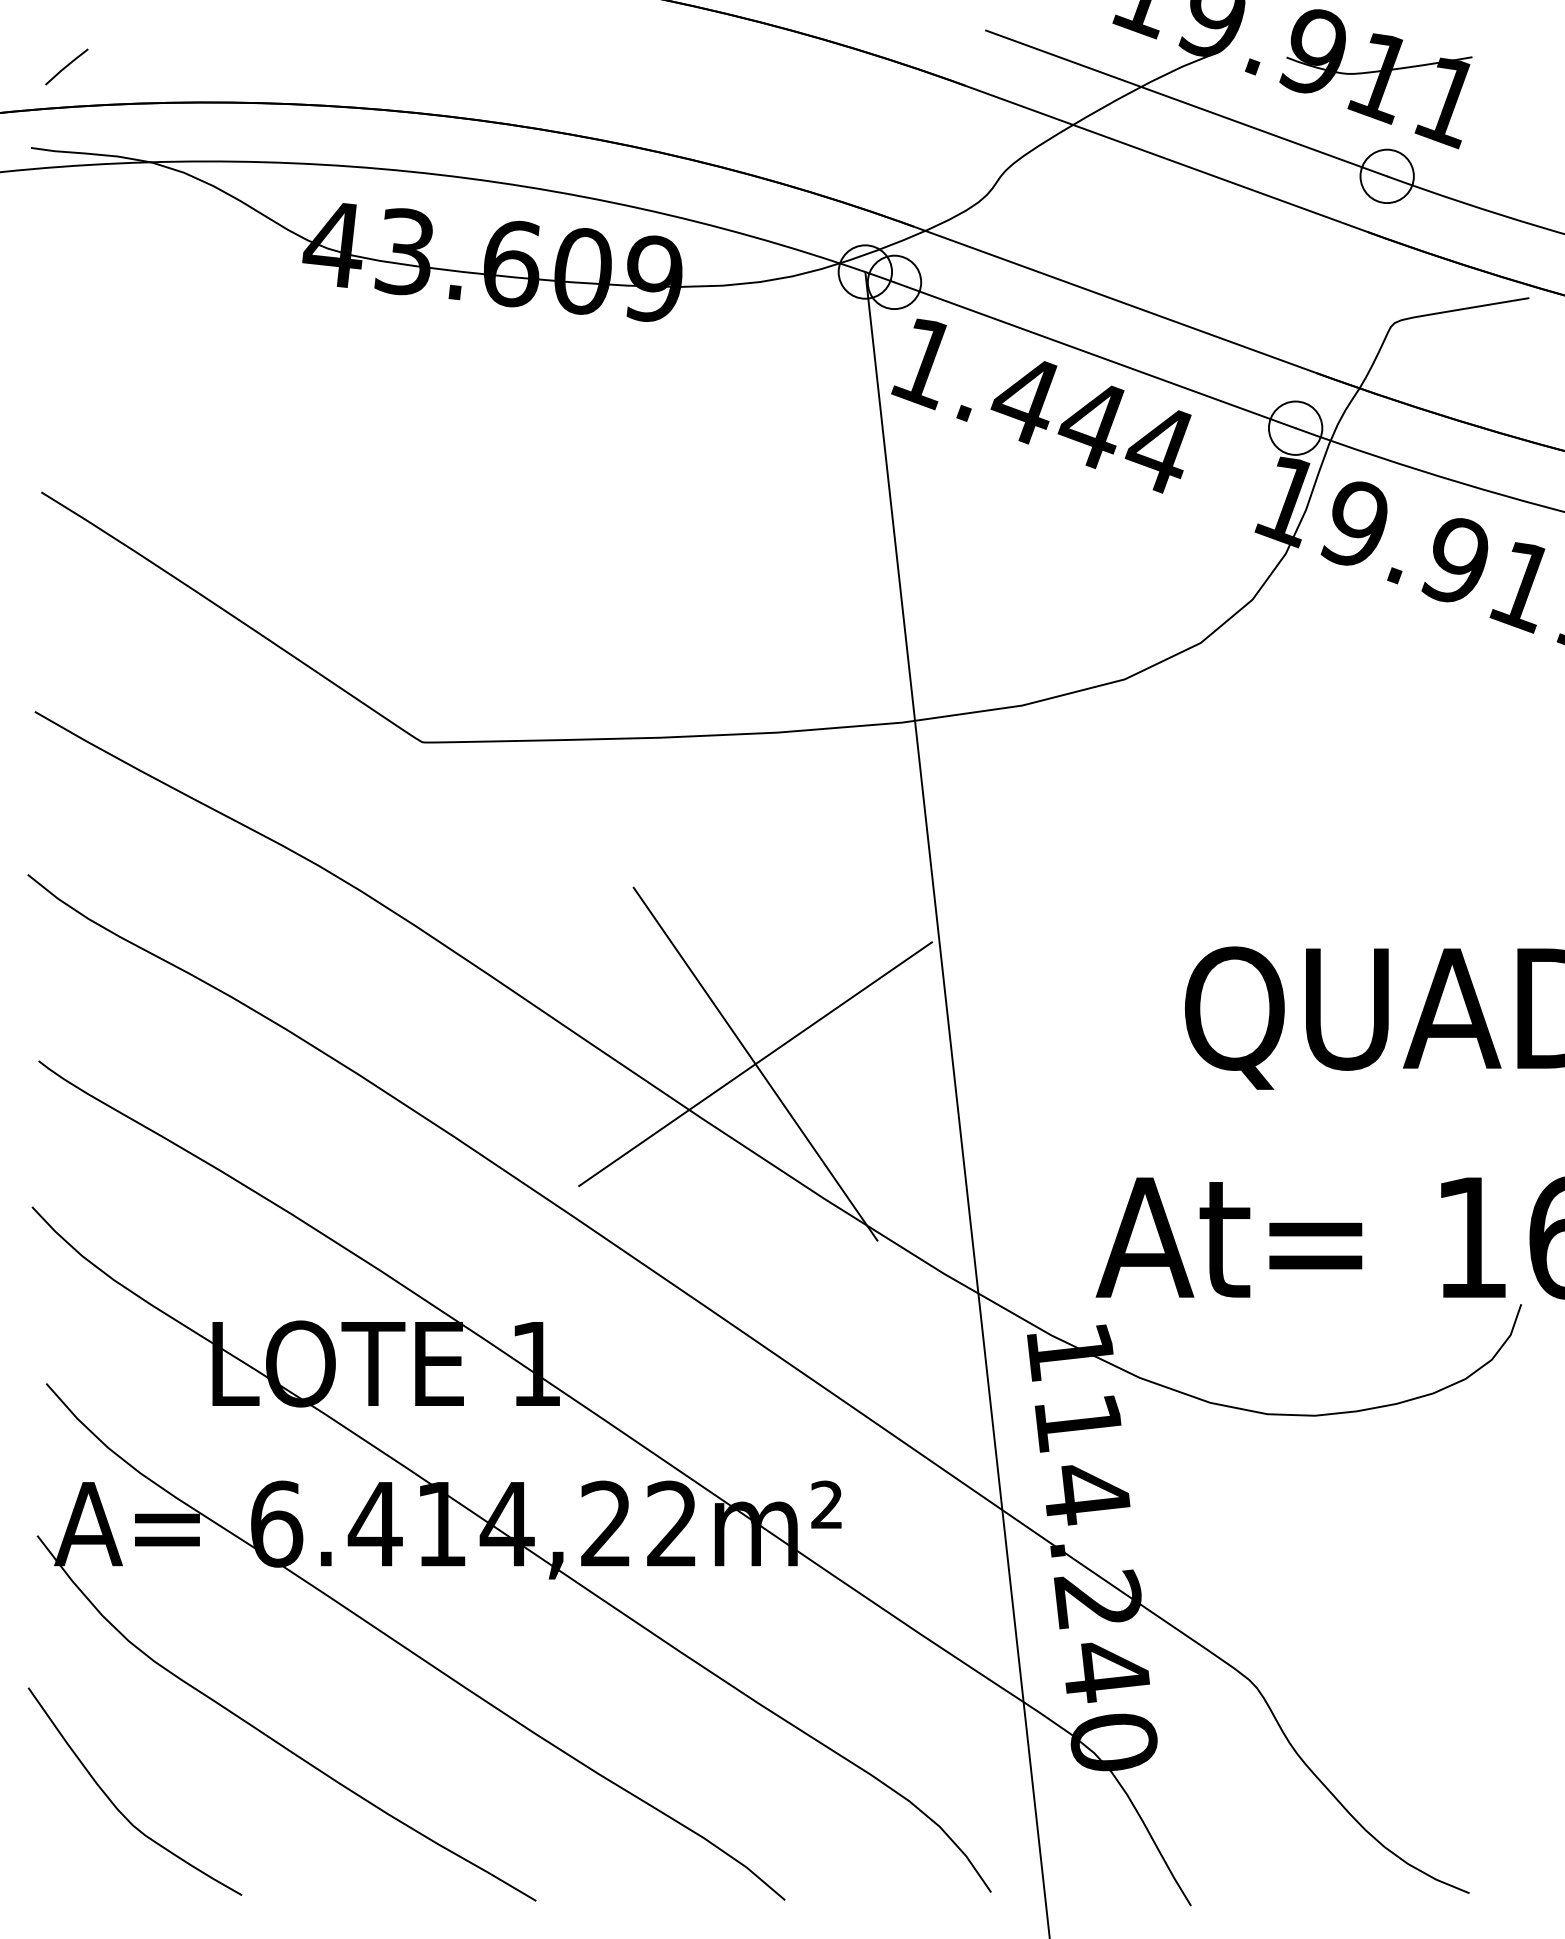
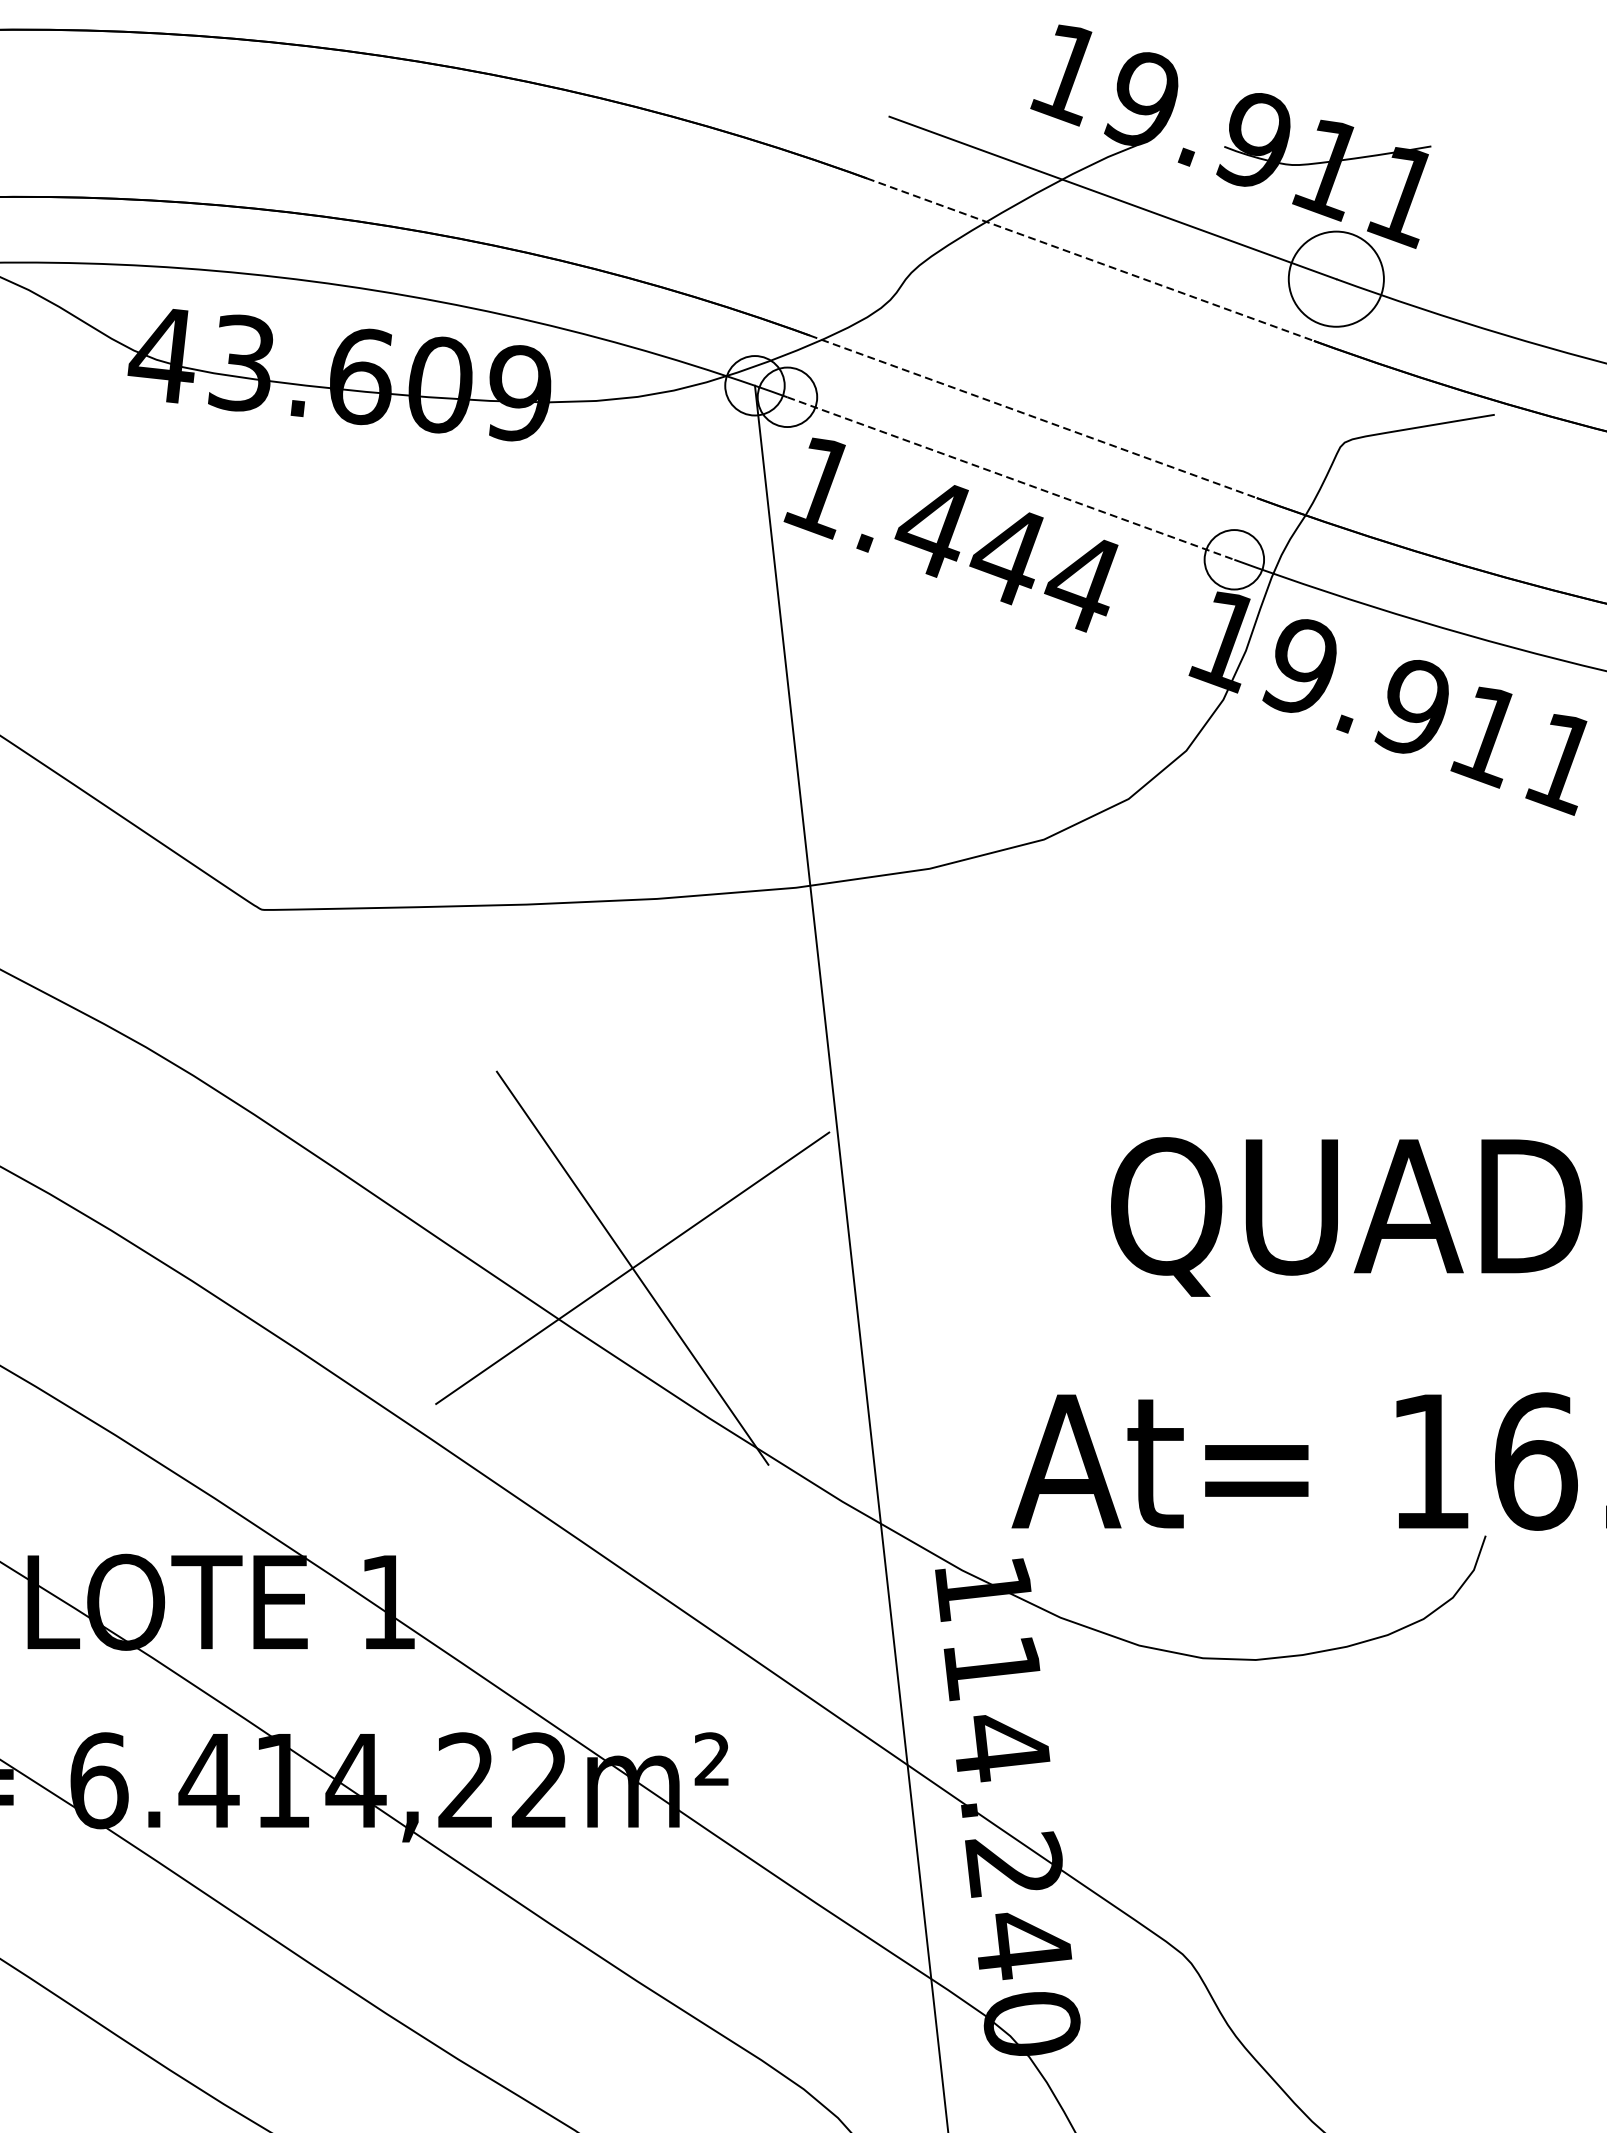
line: (1166, 159) -> (1090, 260), solid -> dashed
circle: (1386, 176) -> (1335, 279), size x1.6
line: (1115, 300) -> (1033, 417), solid -> dashed
line: (1095, 355) -> (1011, 478), solid -> dashed

